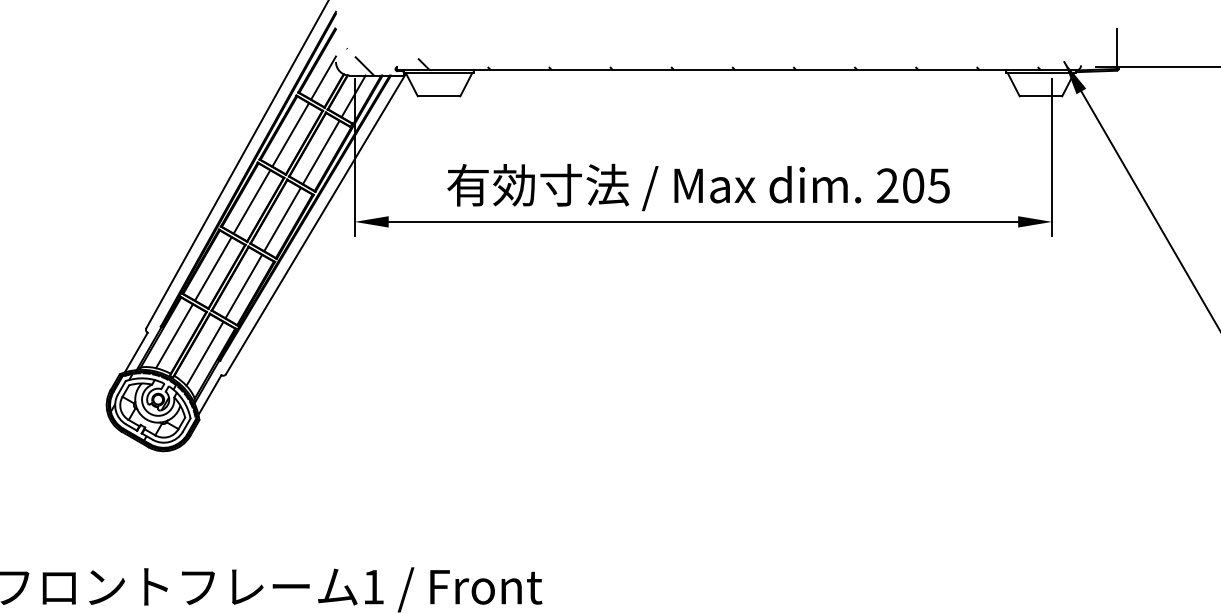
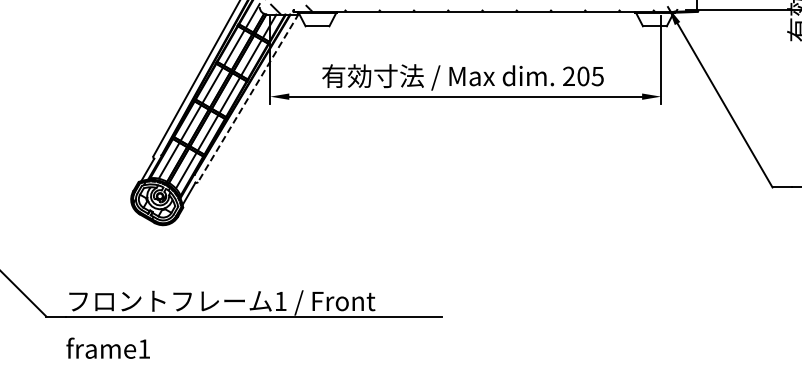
line: (315, 225) -> (248, 98), solid -> dashed

